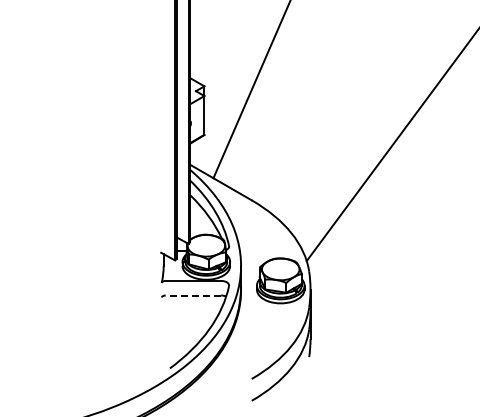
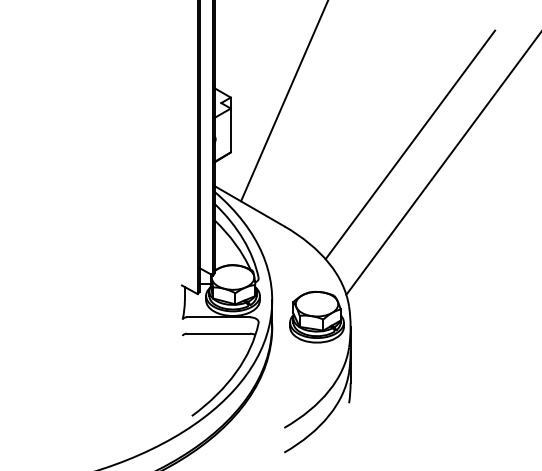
line: (363, 128) -> (410, 145), added
line: (193, 295) -> (218, 333), dashed -> solid

